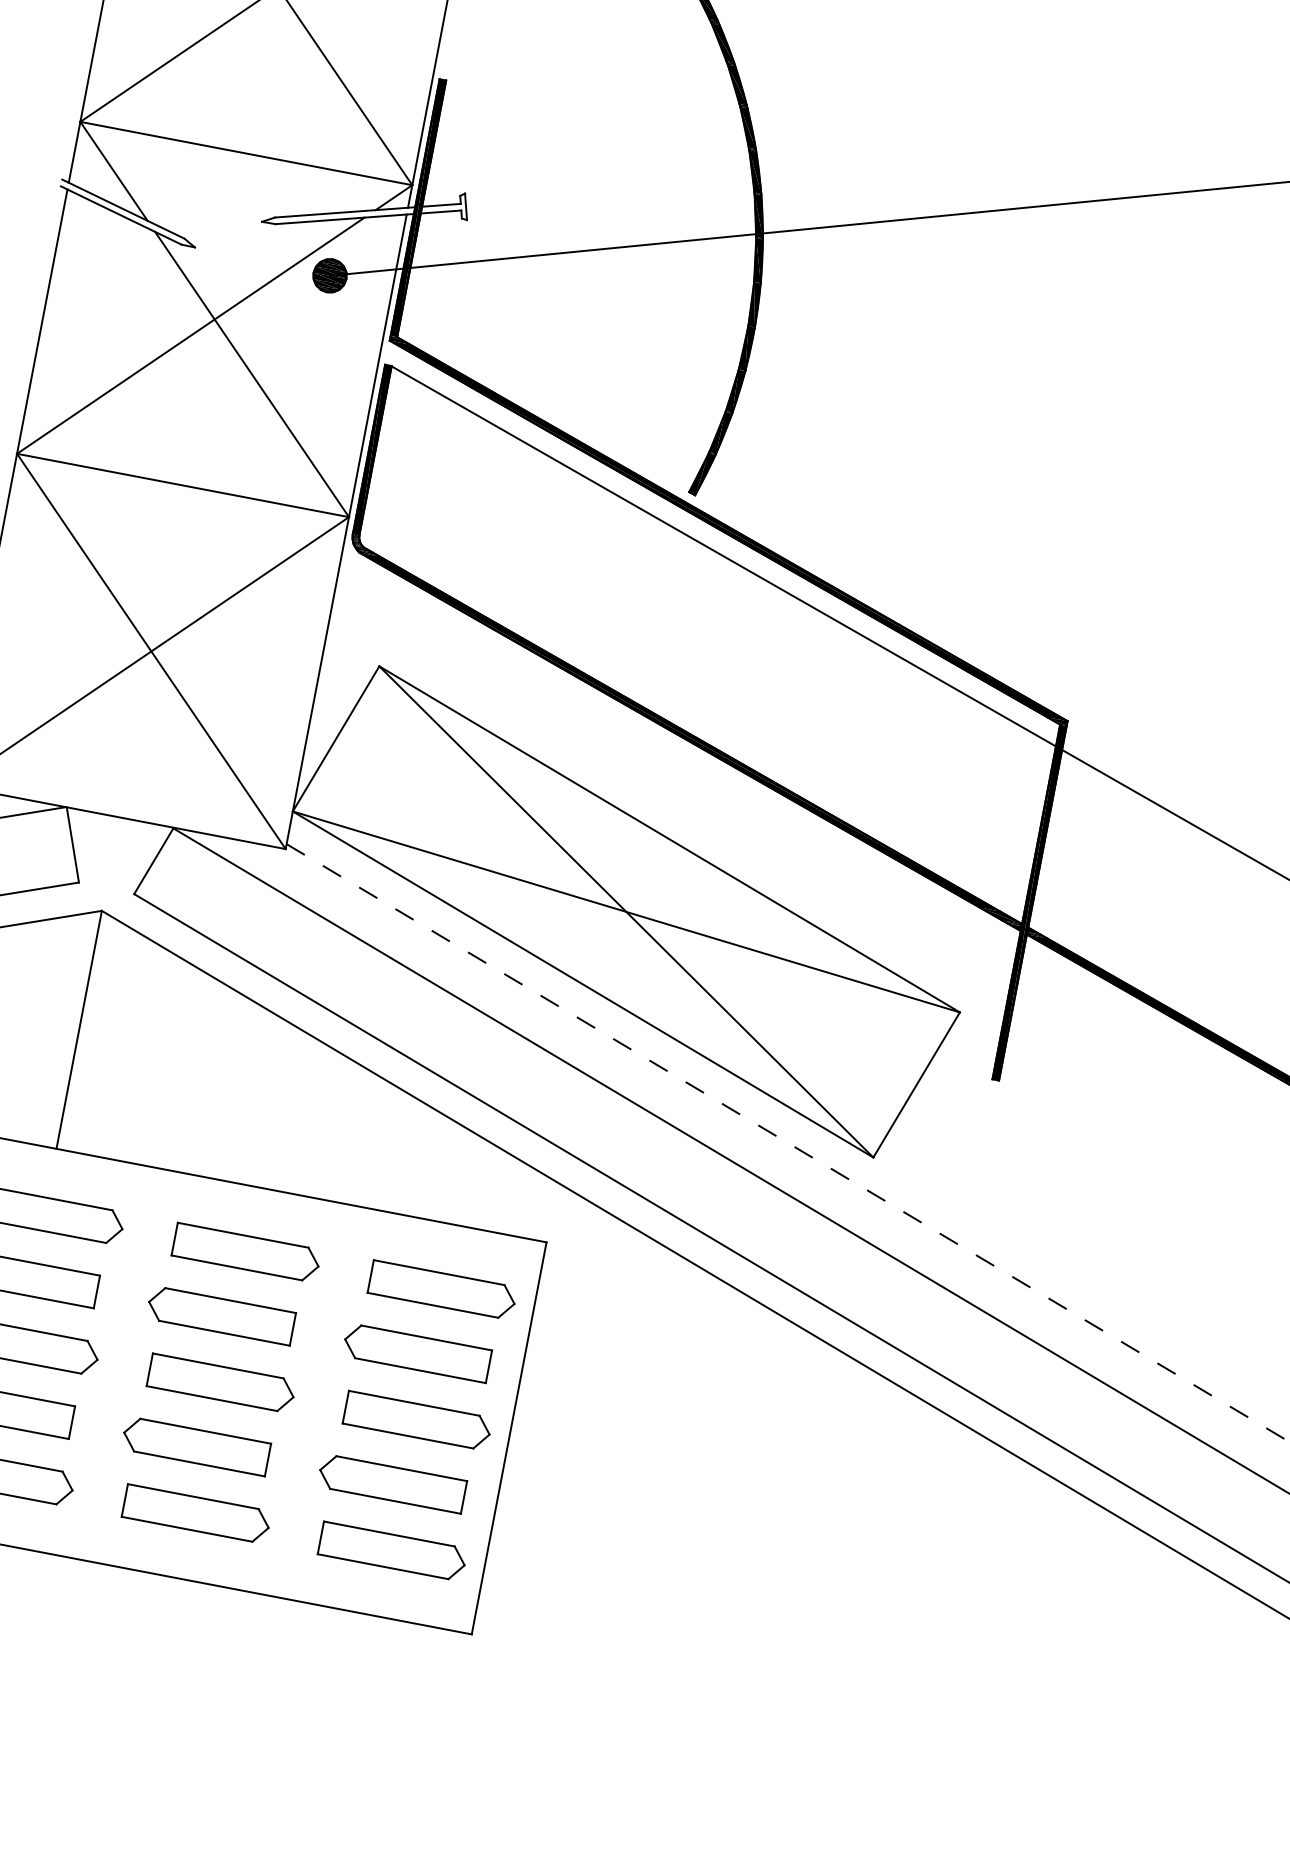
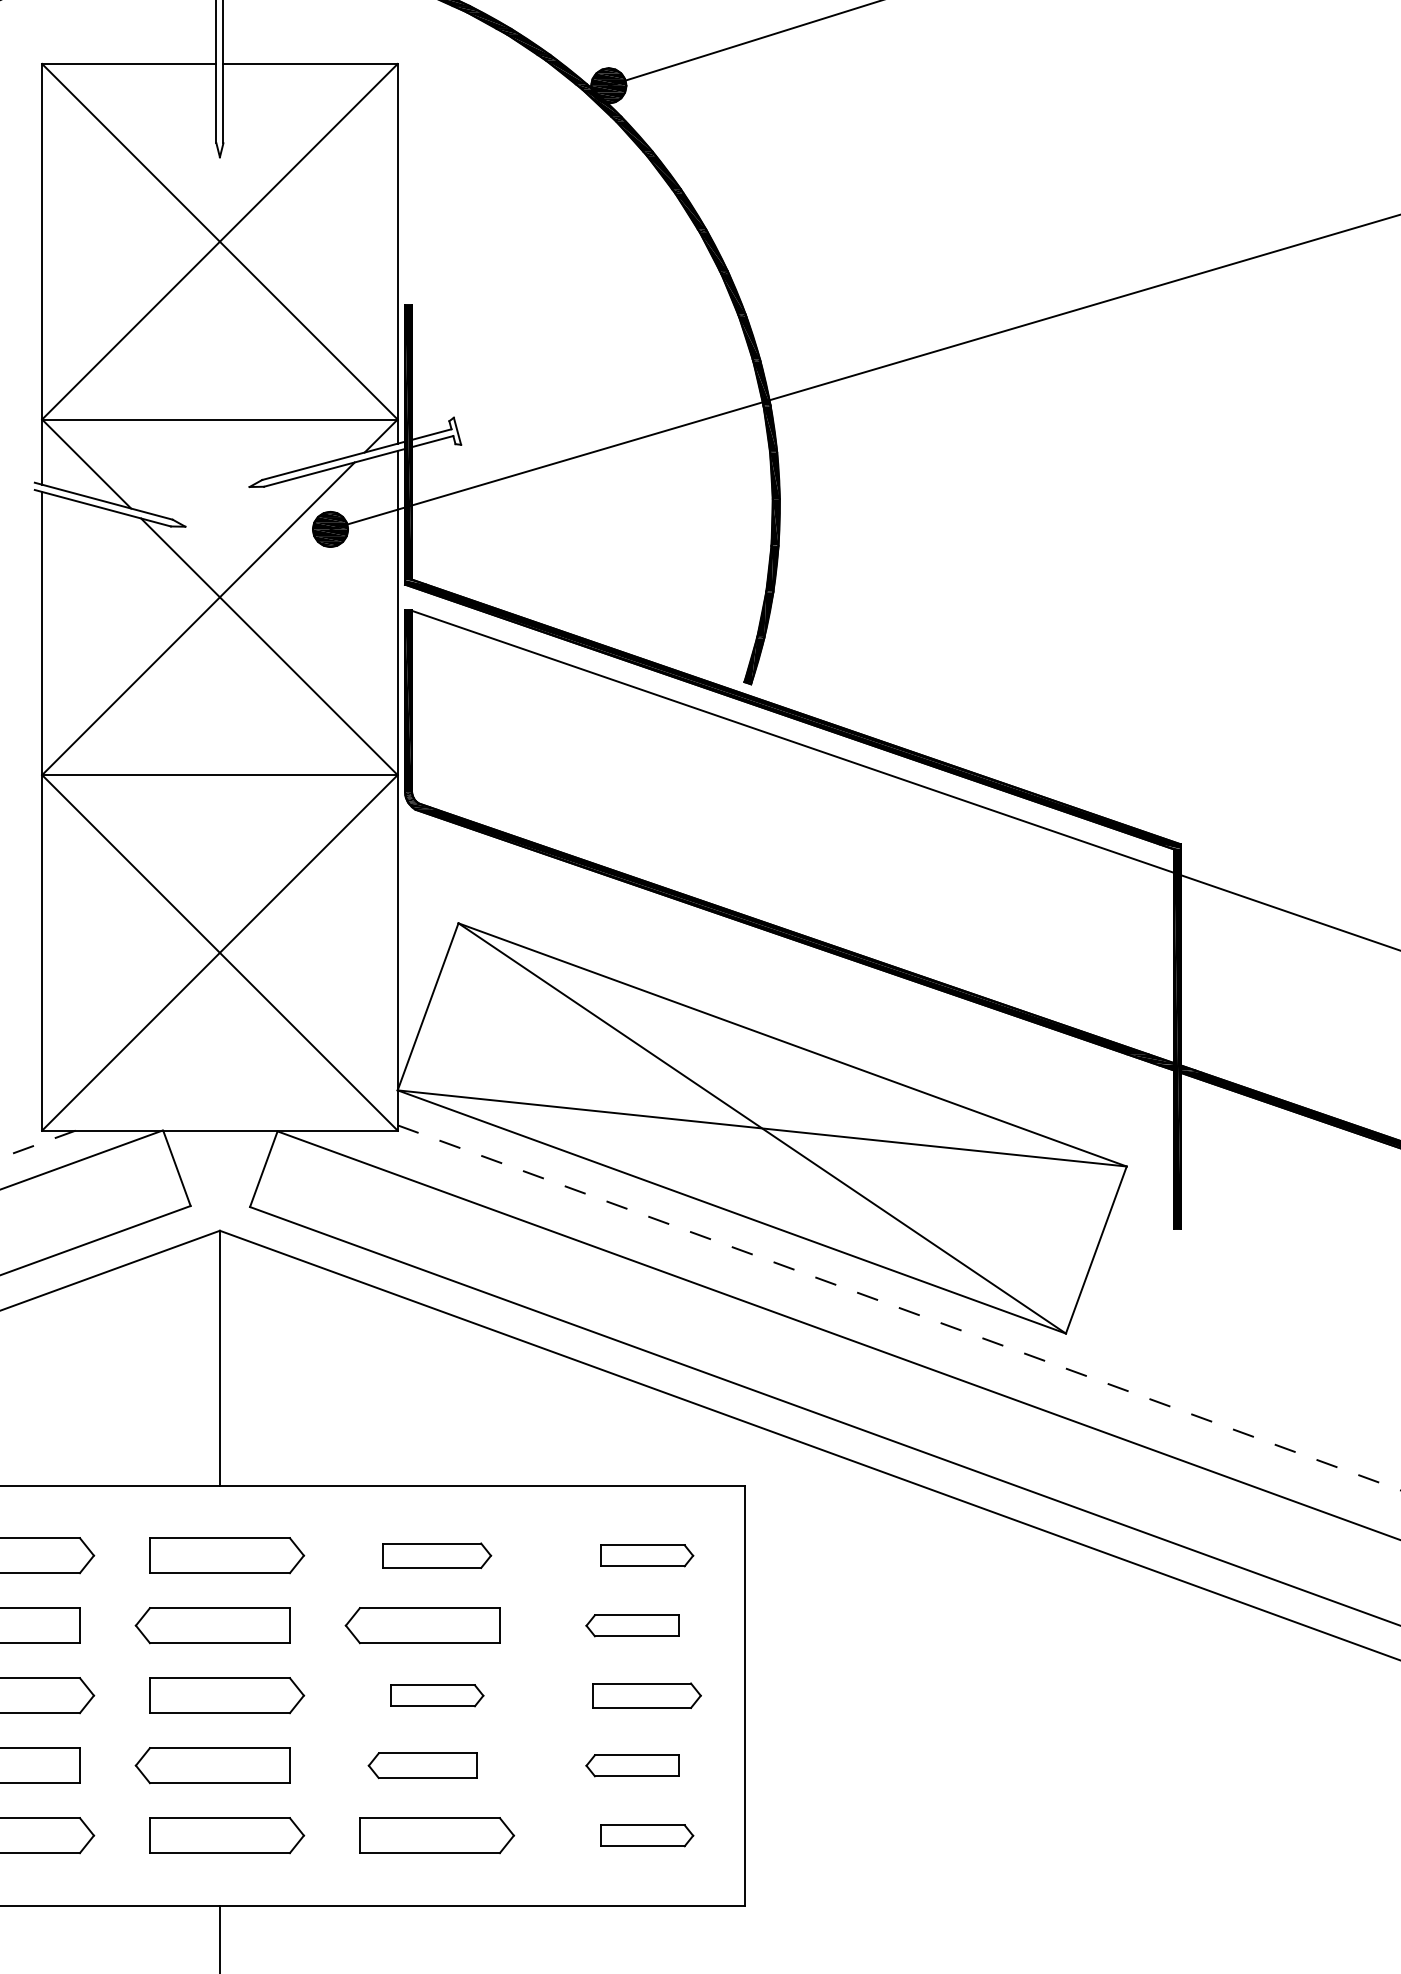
part: (247, 1252) -> (437, 1555), size x0.7
part: (442, 1290) -> (646, 1555), size x0.6
part: (416, 1352) -> (632, 1625), size x0.6
part: (222, 1383) -> (437, 1695), size x0.6
part: (417, 1420) -> (646, 1695), size x0.7
part: (195, 1446) -> (422, 1765), size x0.7
part: (391, 1483) -> (632, 1765), size x0.6
part: (392, 1551) -> (646, 1835), size x0.6

